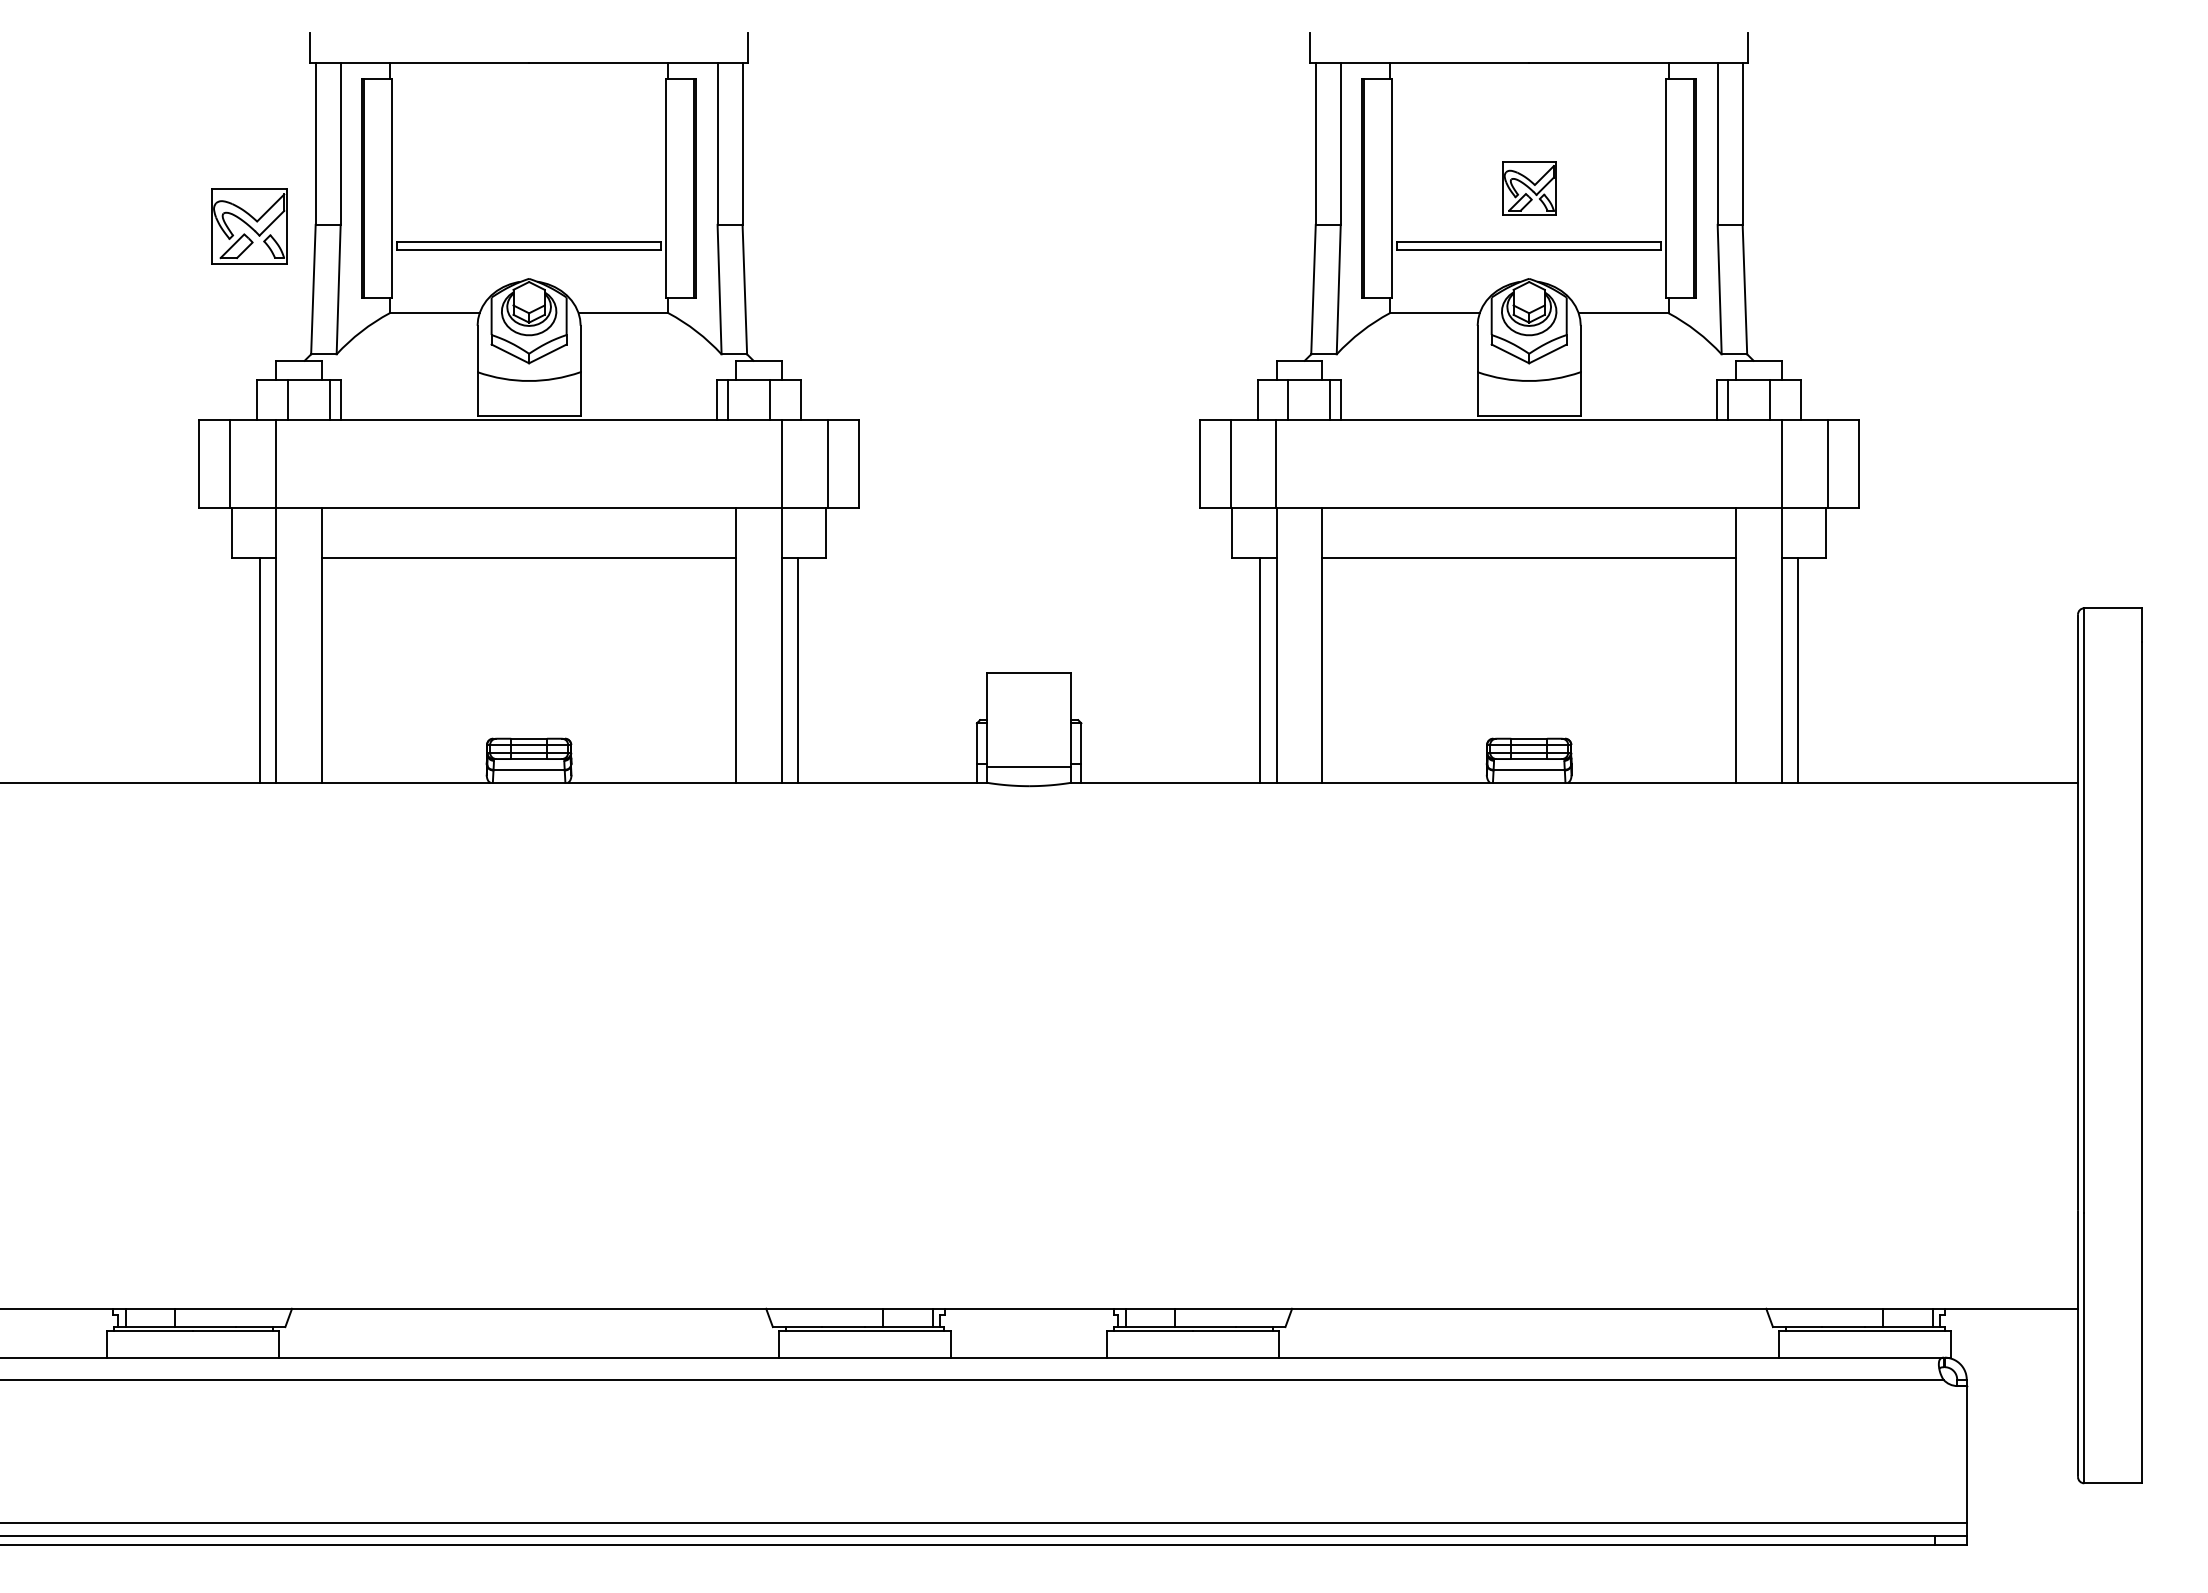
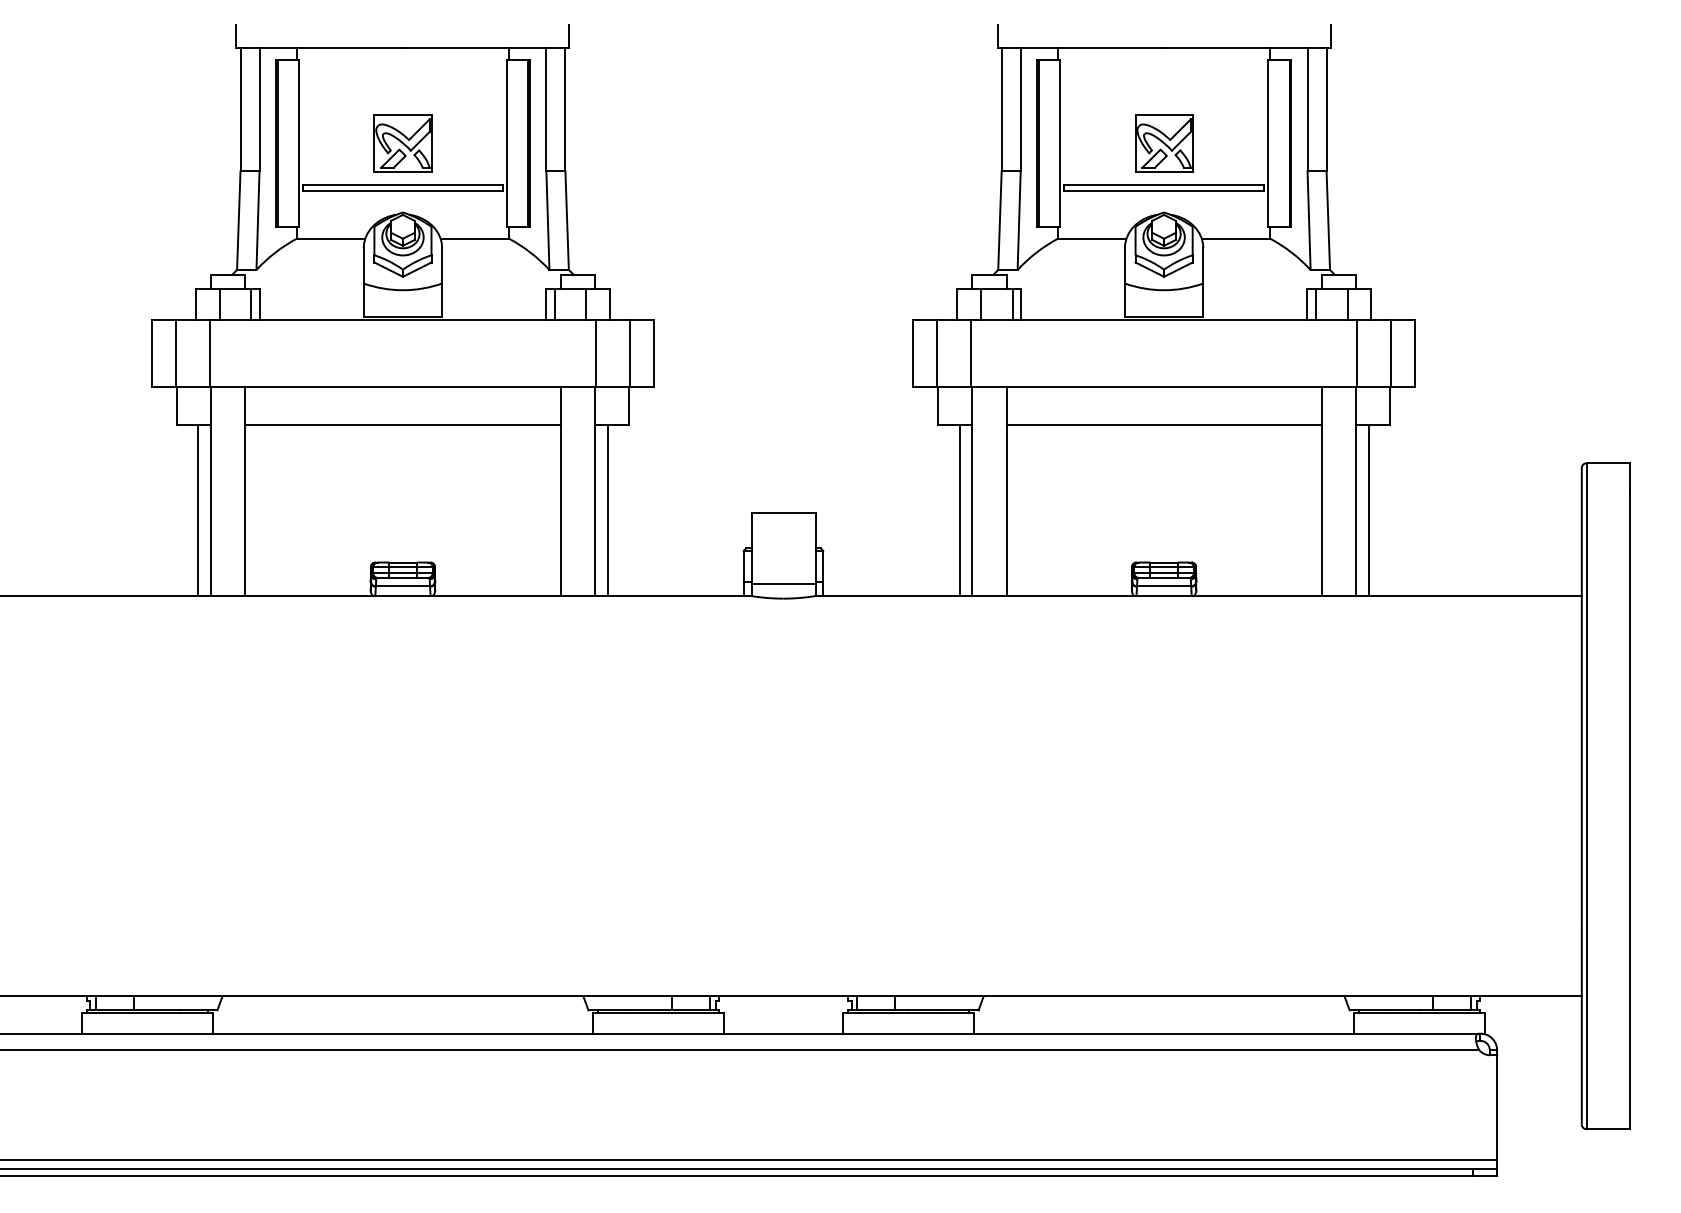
part: (1529, 188) -> (1164, 143), size x1.43
part: (249, 226) -> (403, 143), moved

